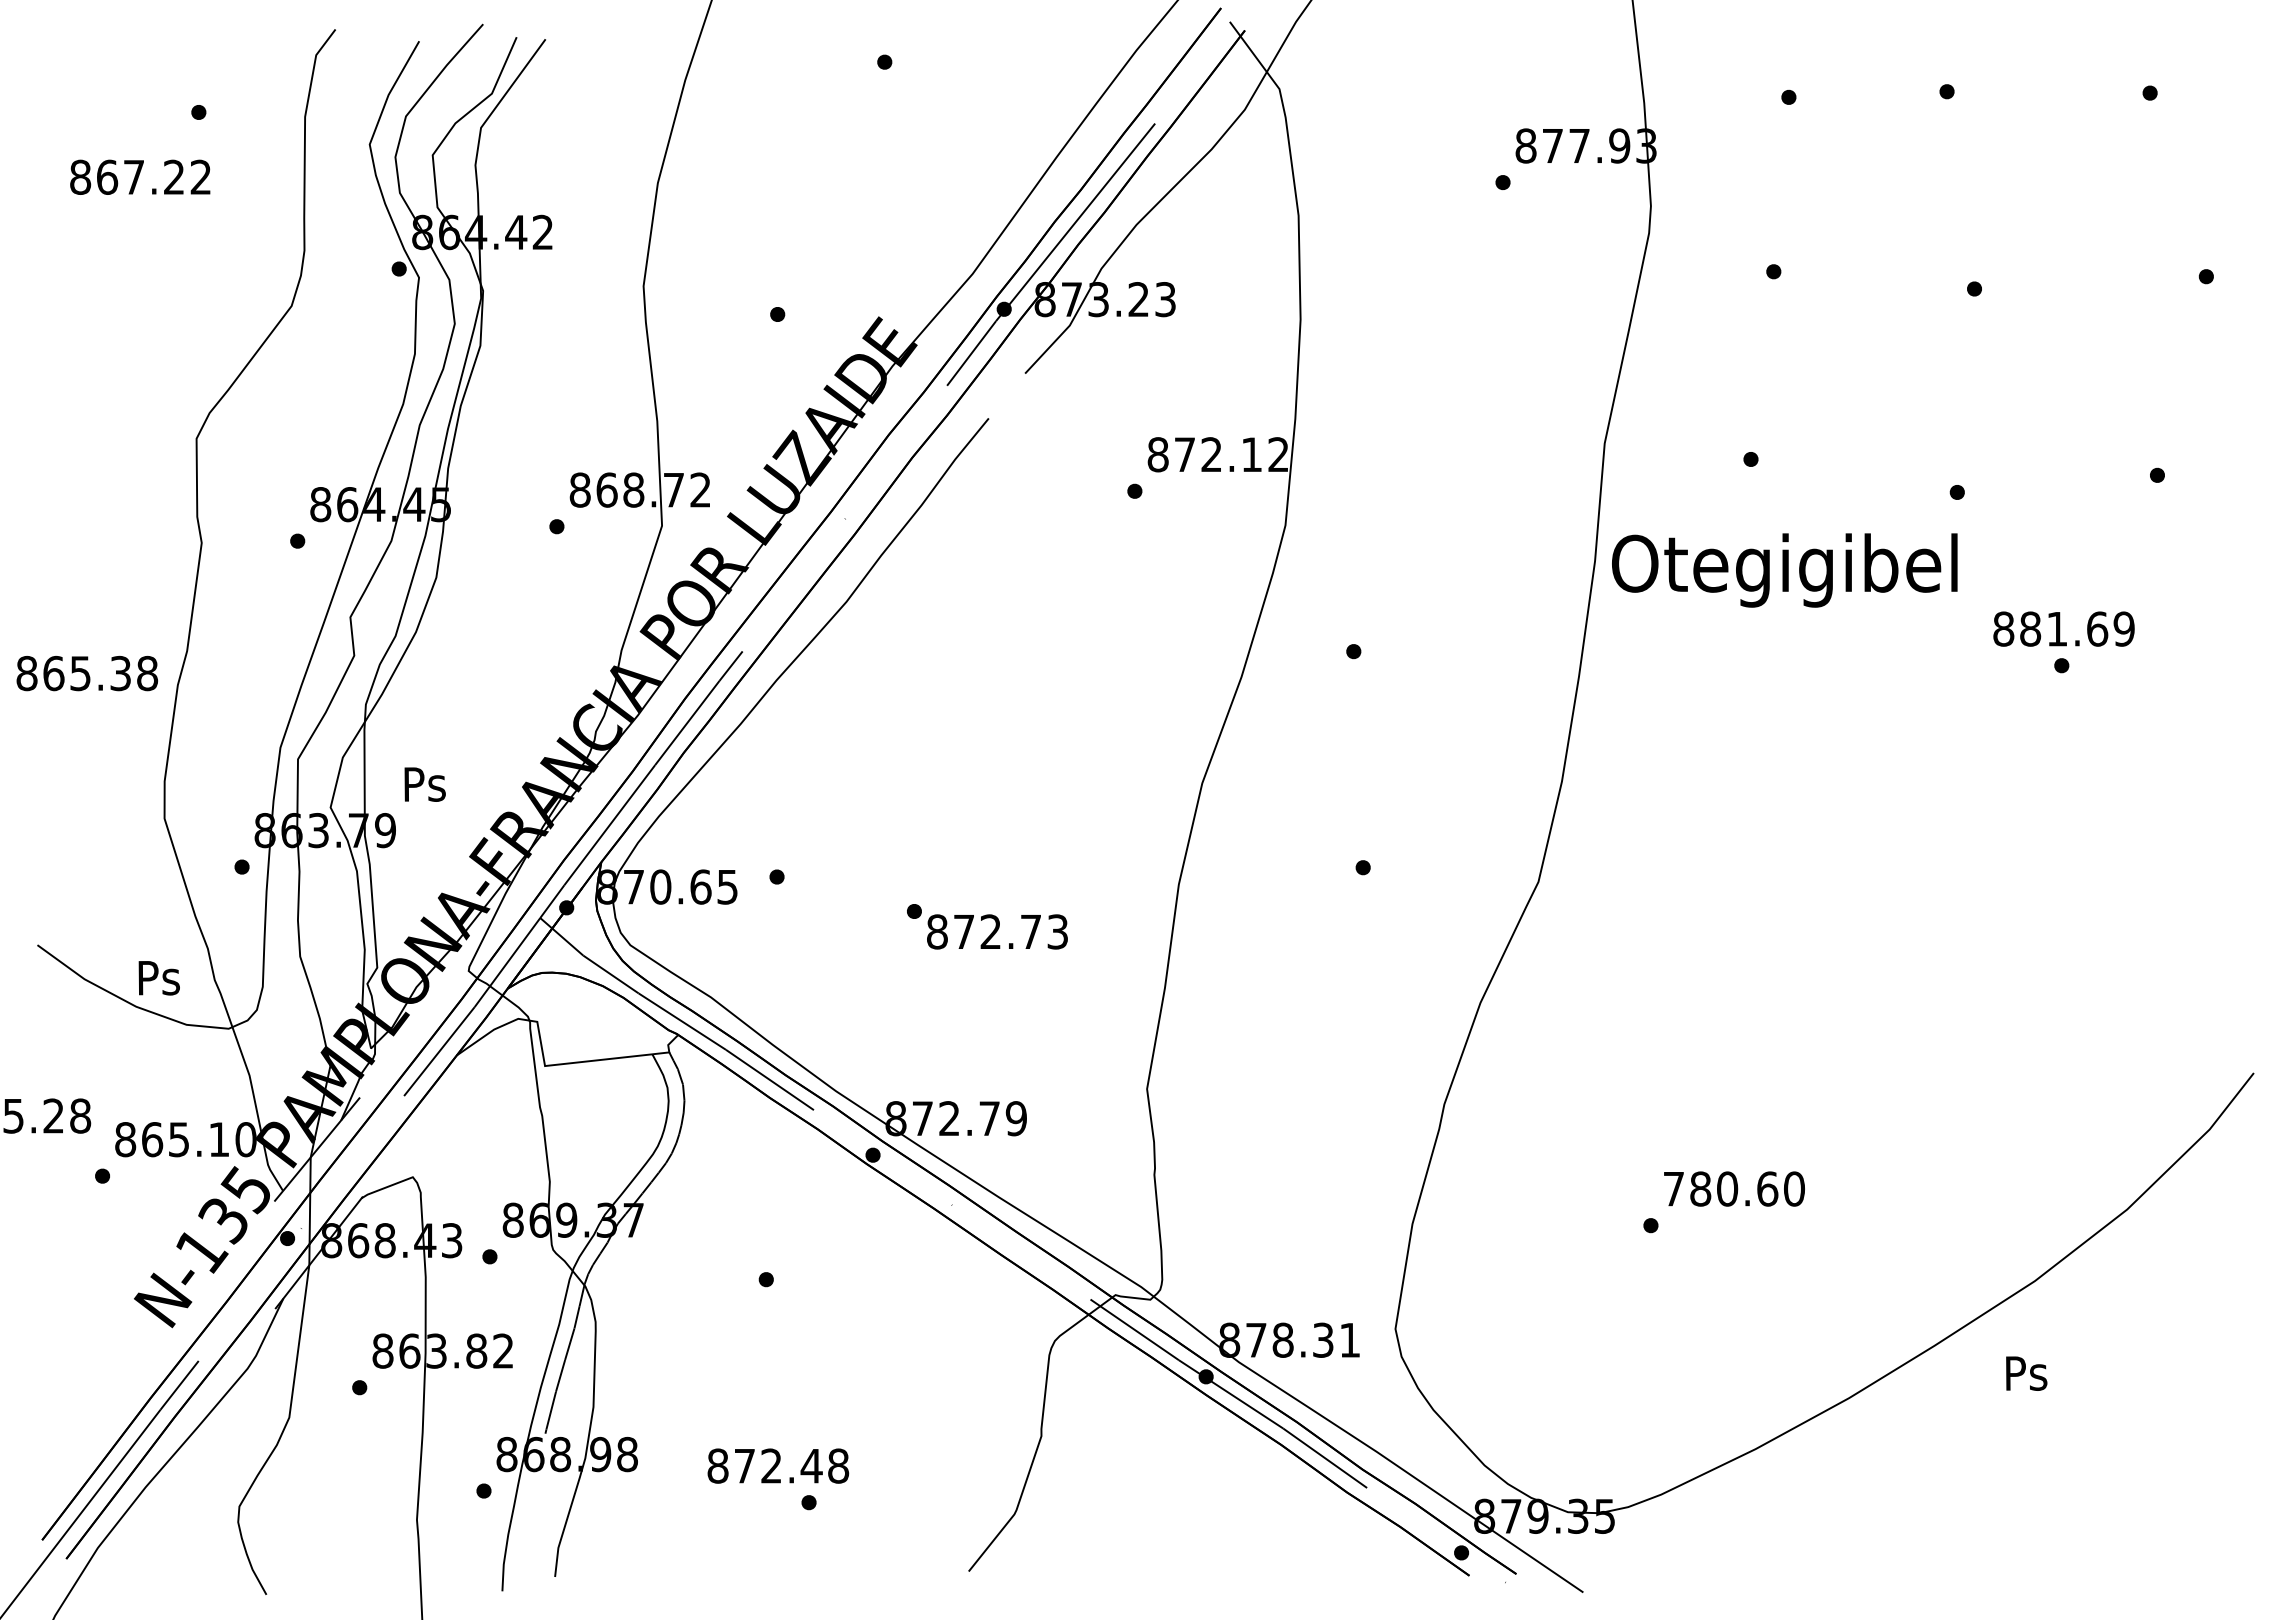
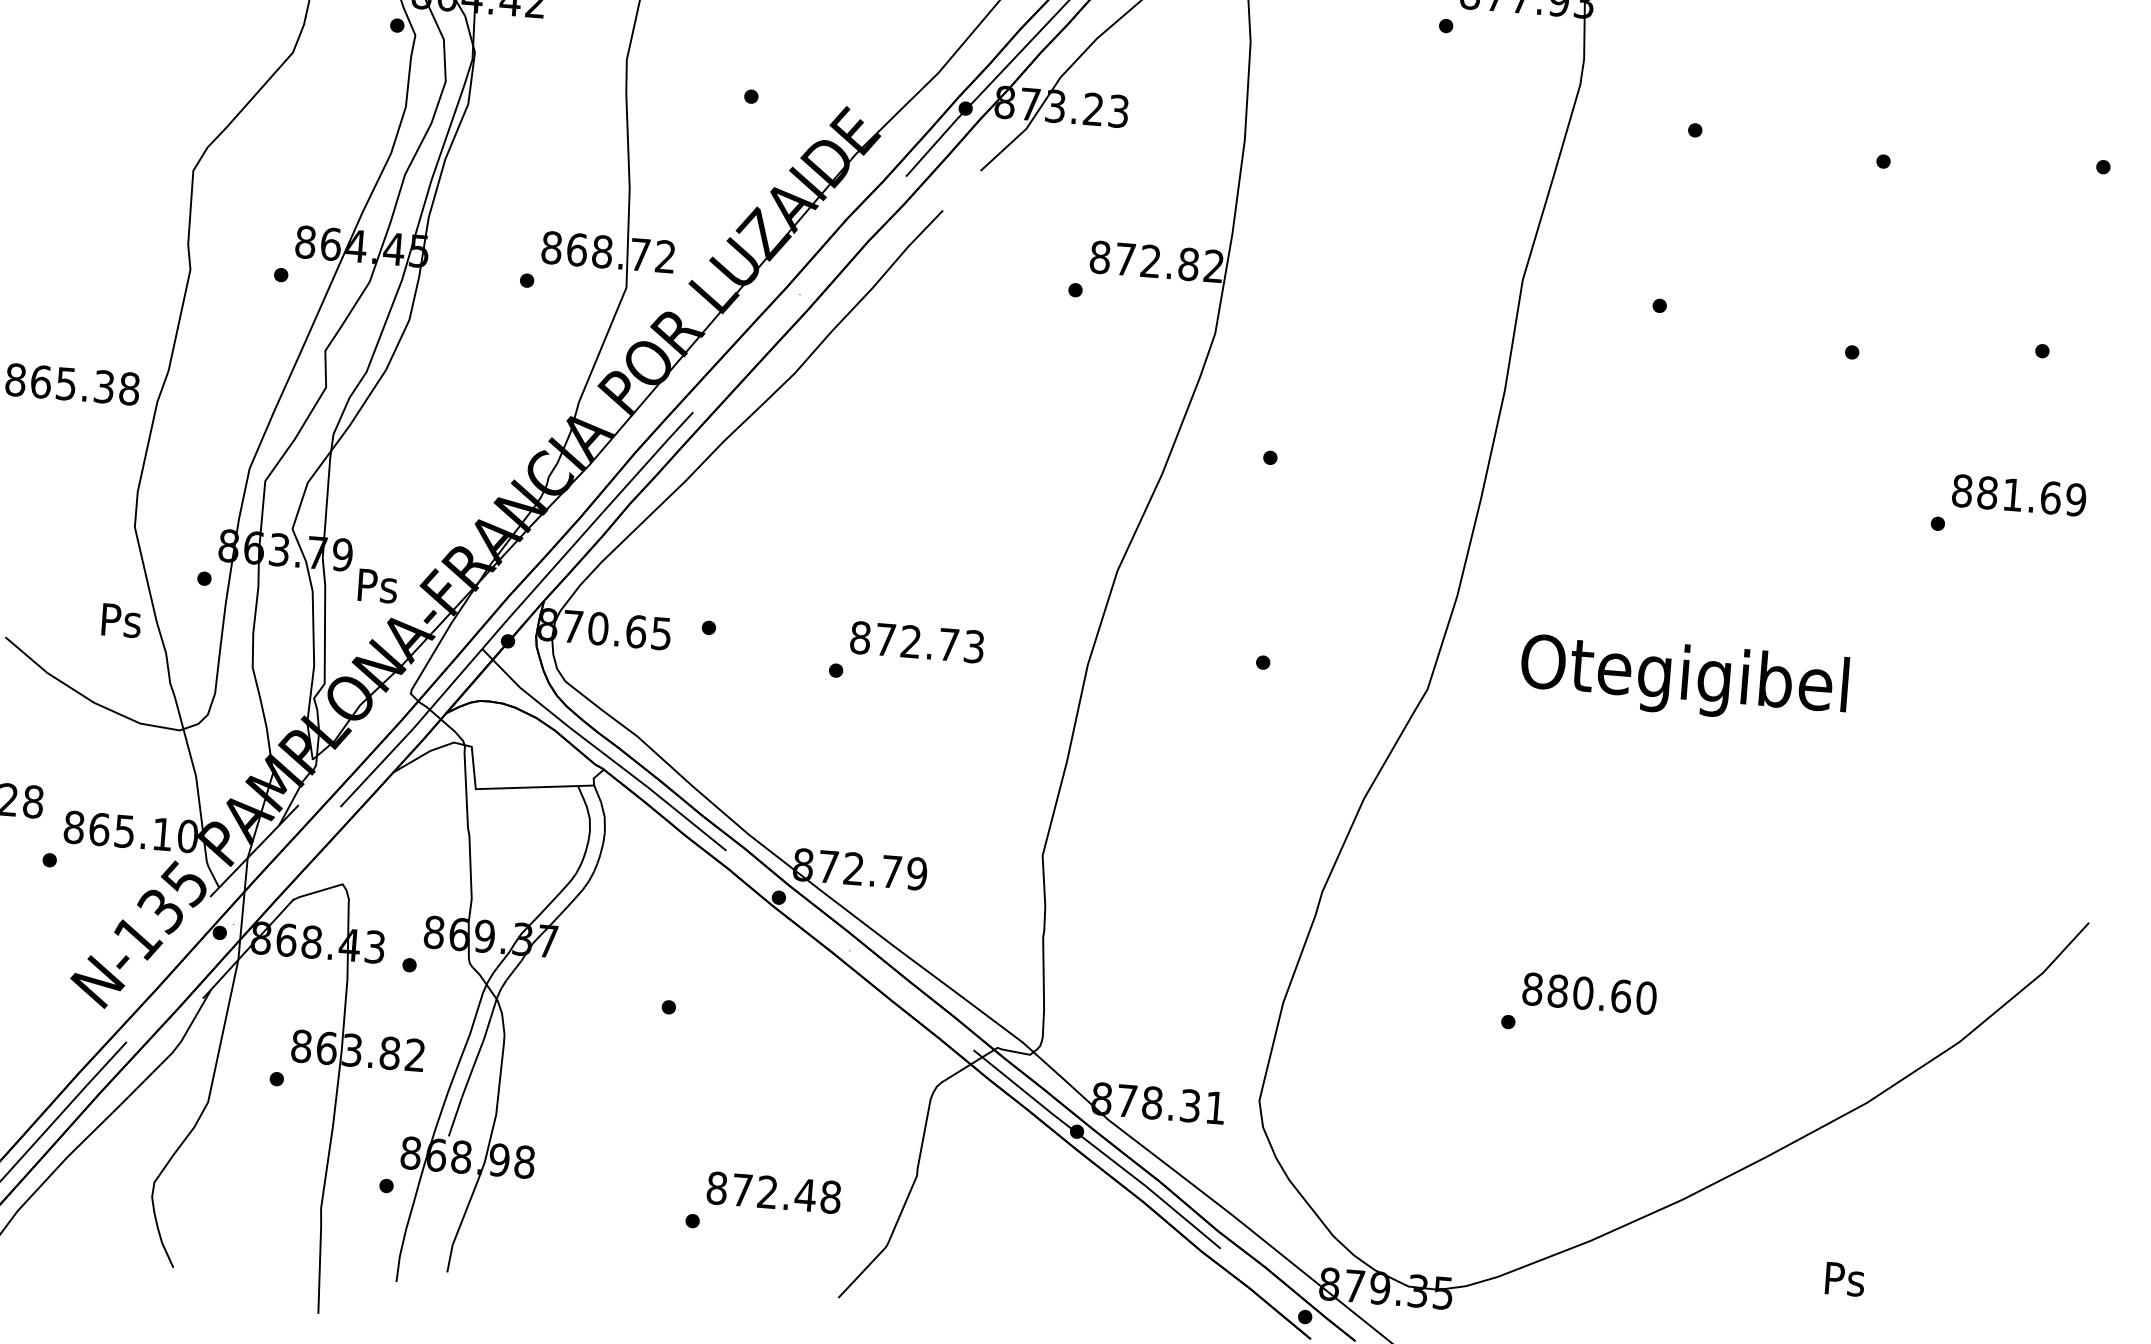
text: (1251, 454) -> (1188, 264), 872.12 -> 872.82
text: (1784, 570) -> (1684, 679), moved
text: (2063, 628) -> (2018, 494), moved
text: (424, 784) -> (377, 586), moved
text: (997, 931) -> (917, 641), moved
text: (158, 978) -> (120, 621), moved
text: (1673, 1188) -> (1532, 988), 780.60 -> 880.60
text: (2026, 1373) -> (1844, 1279), moved
text: (778, 1465) -> (774, 1192), moved

